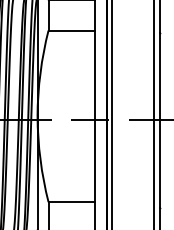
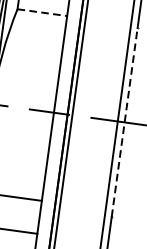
line: (72, 30) -> (43, 12), solid -> dashed
line: (160, 120) -> (124, 122), solid -> dashed

